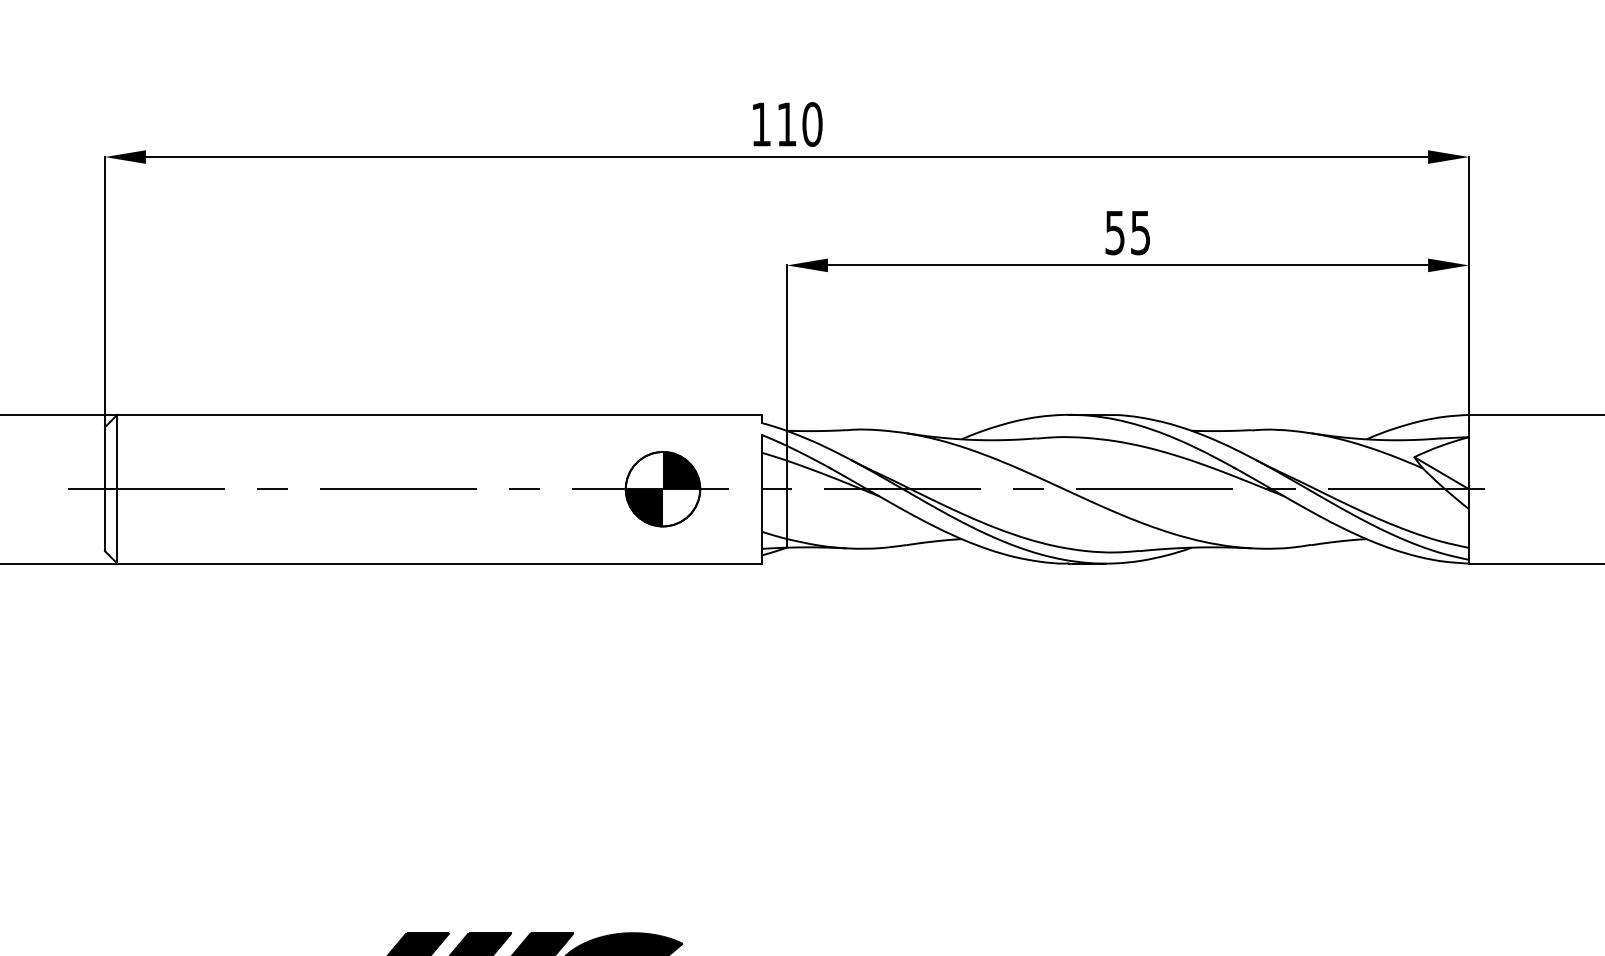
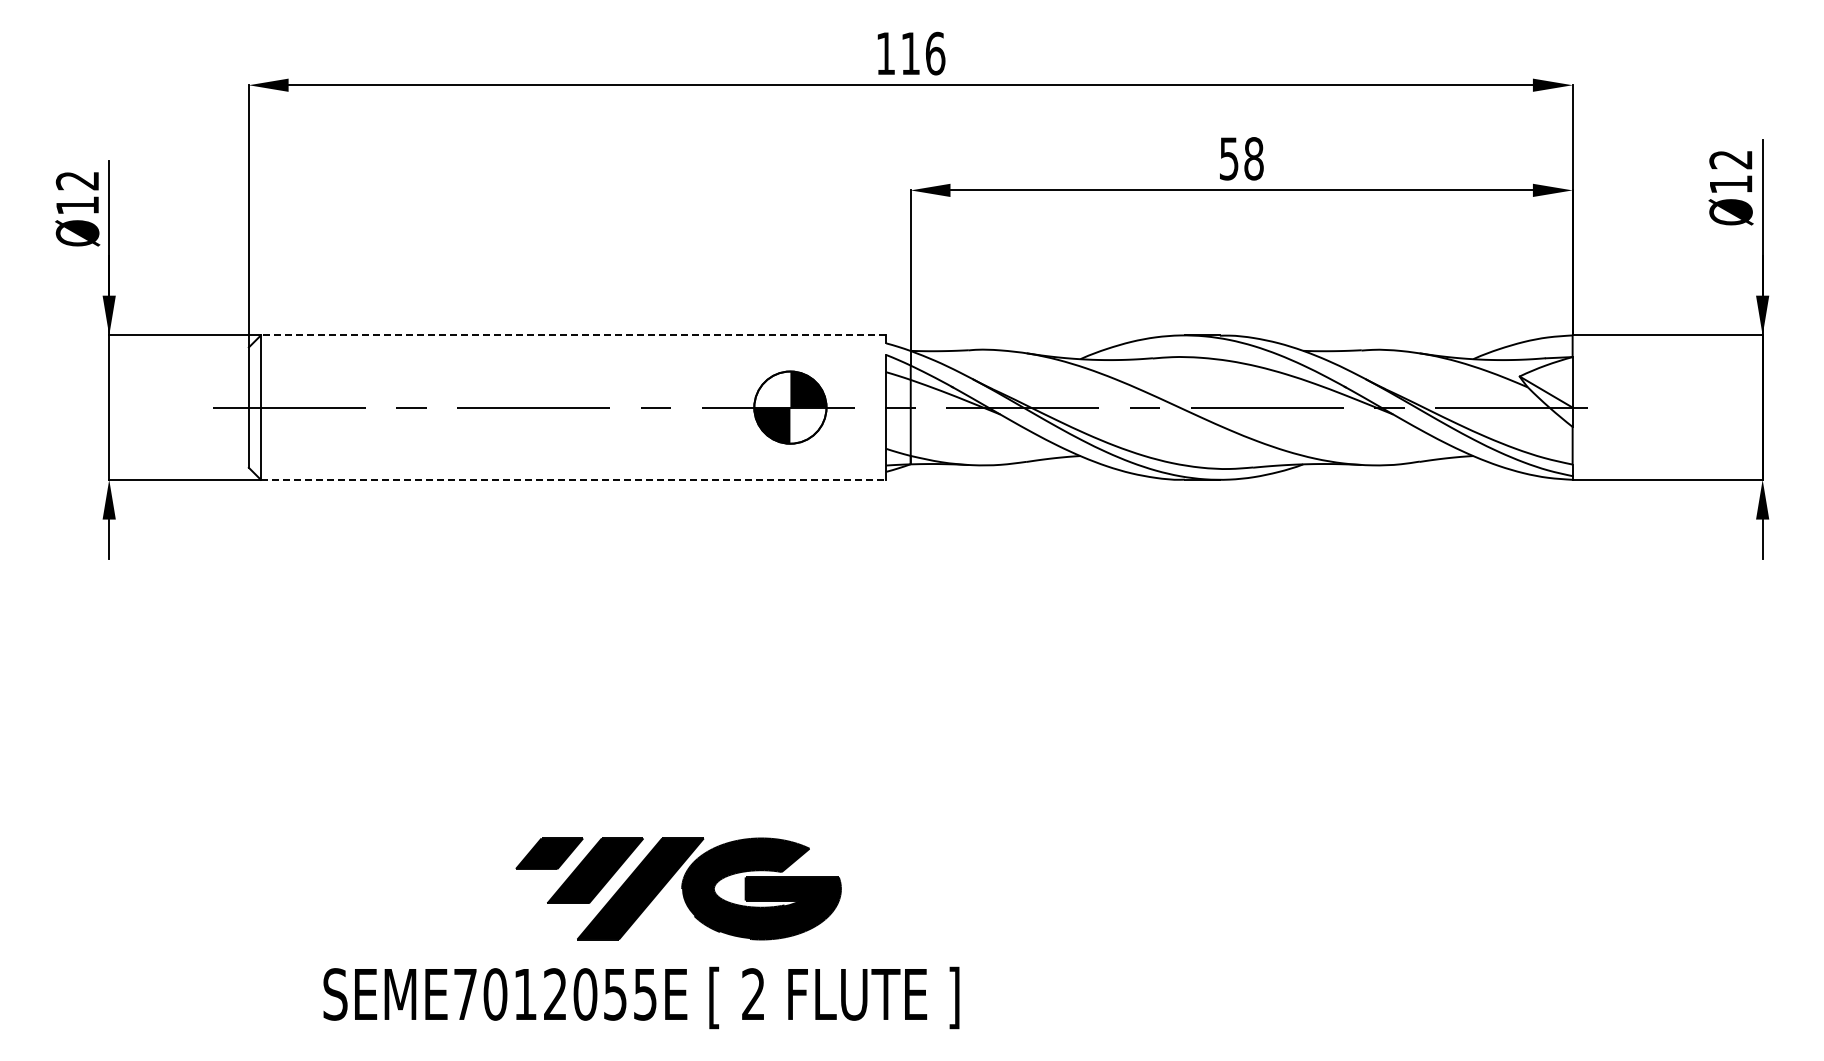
text: (812, 124) -> (935, 53), 110 -> 116
text: (1140, 232) -> (1253, 158), 55 -> 58
line: (439, 414) -> (573, 335), solid -> dashed
line: (439, 563) -> (573, 479), solid -> dashed

